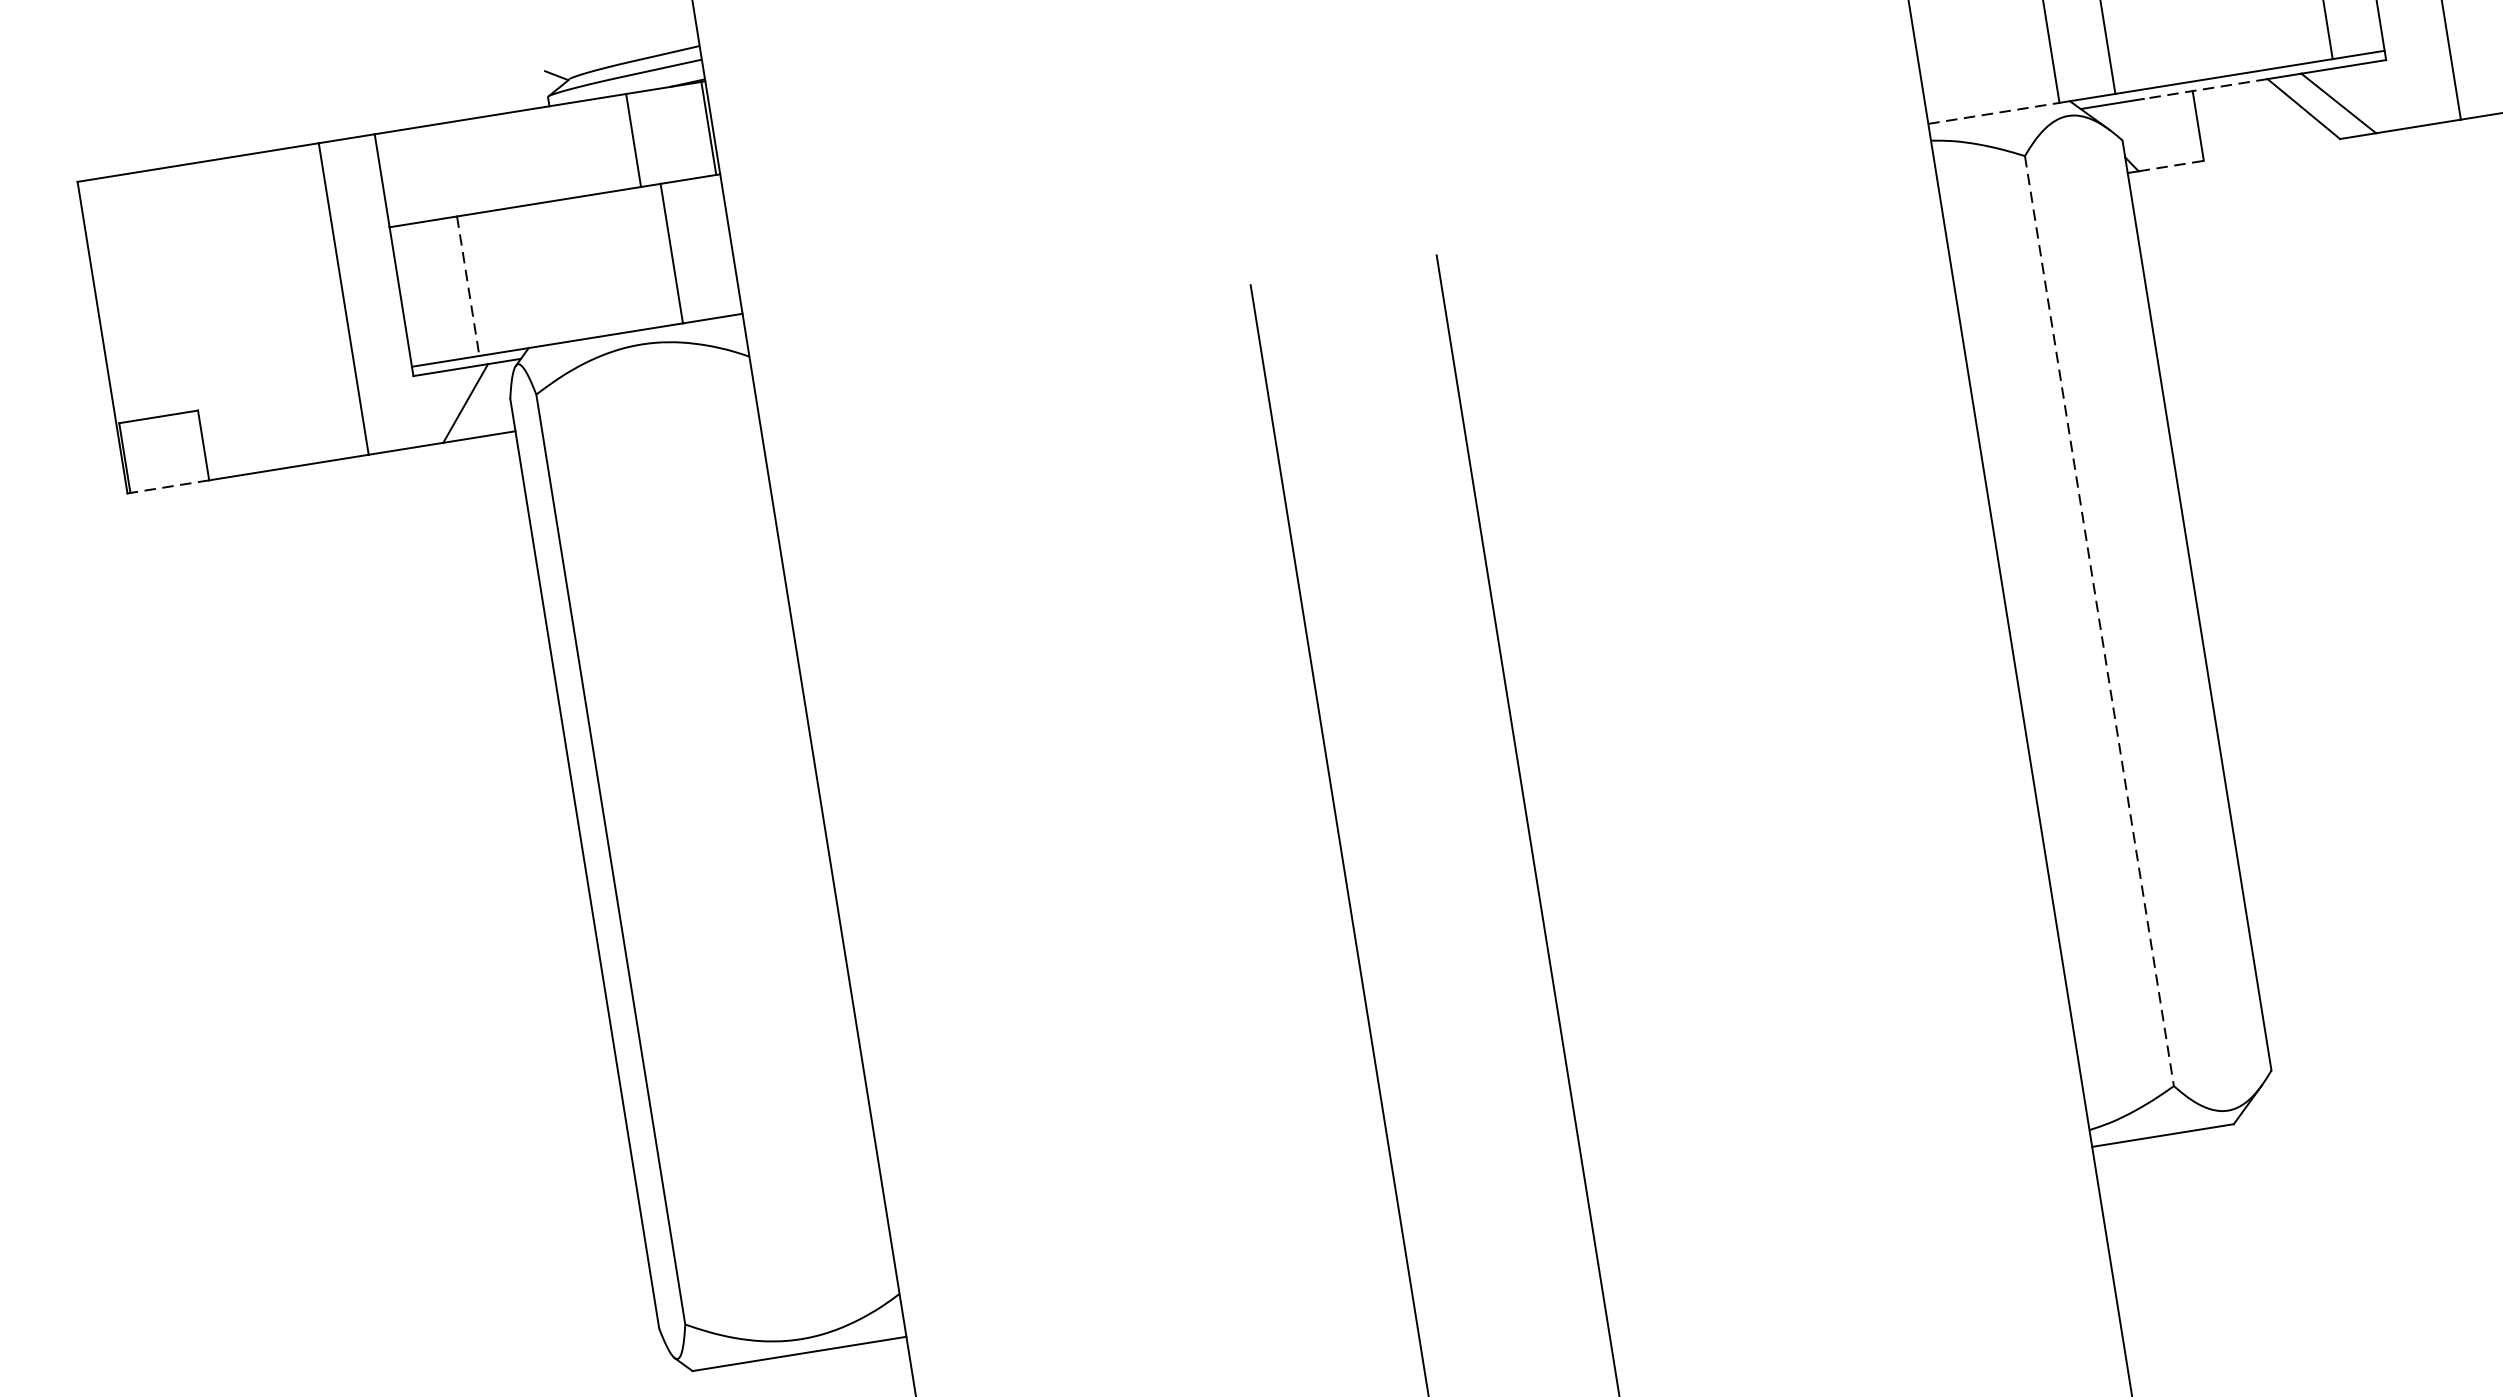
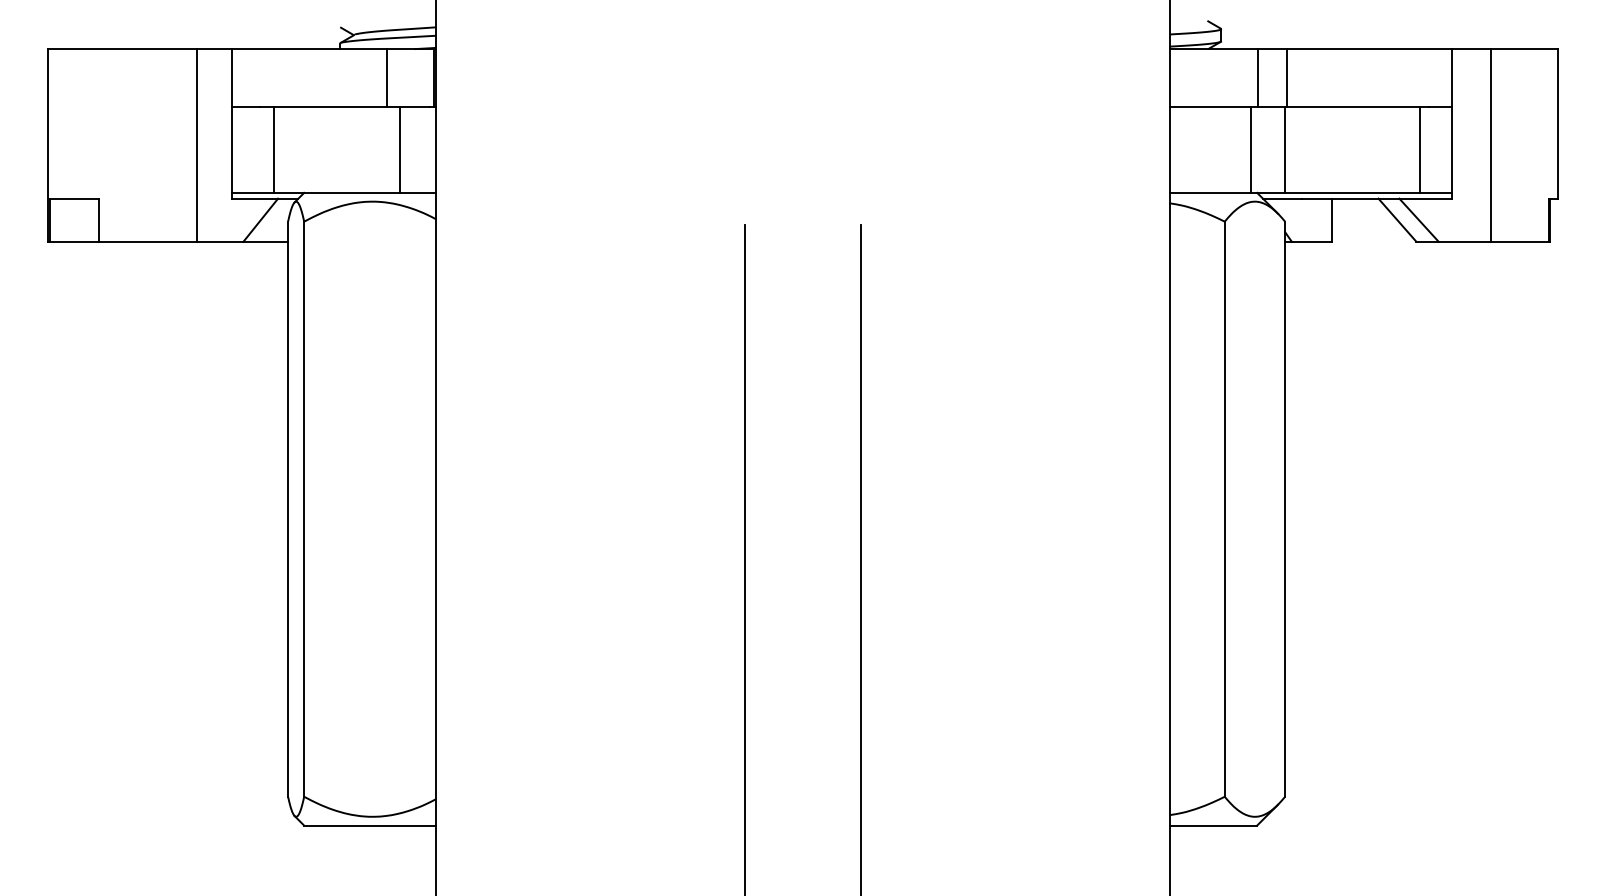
line: (2204, 88) -> (1339, 198), dashed -> solid
line: (1994, 112) -> (1210, 192), dashed -> solid
line: (2171, 165) -> (1312, 241), dashed -> solid
line: (468, 287) -> (273, 150), dashed -> solid
line: (168, 486) -> (73, 241), dashed -> solid
line: (2099, 621) -> (1224, 509), dashed -> solid

